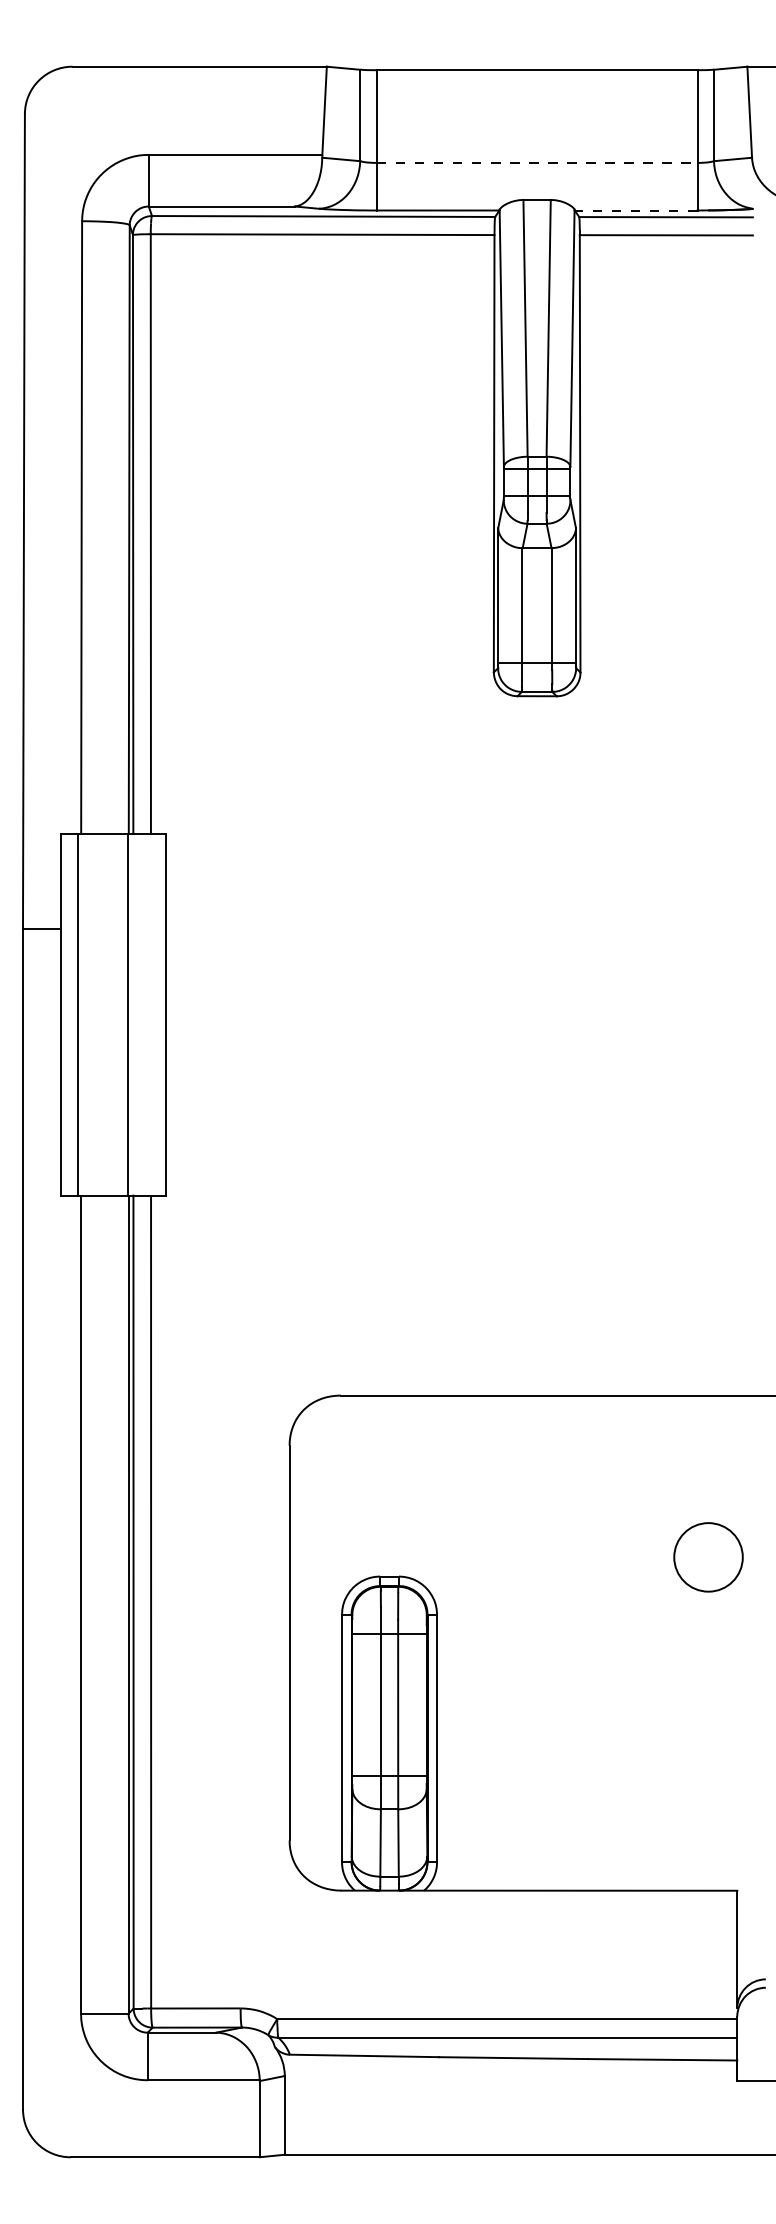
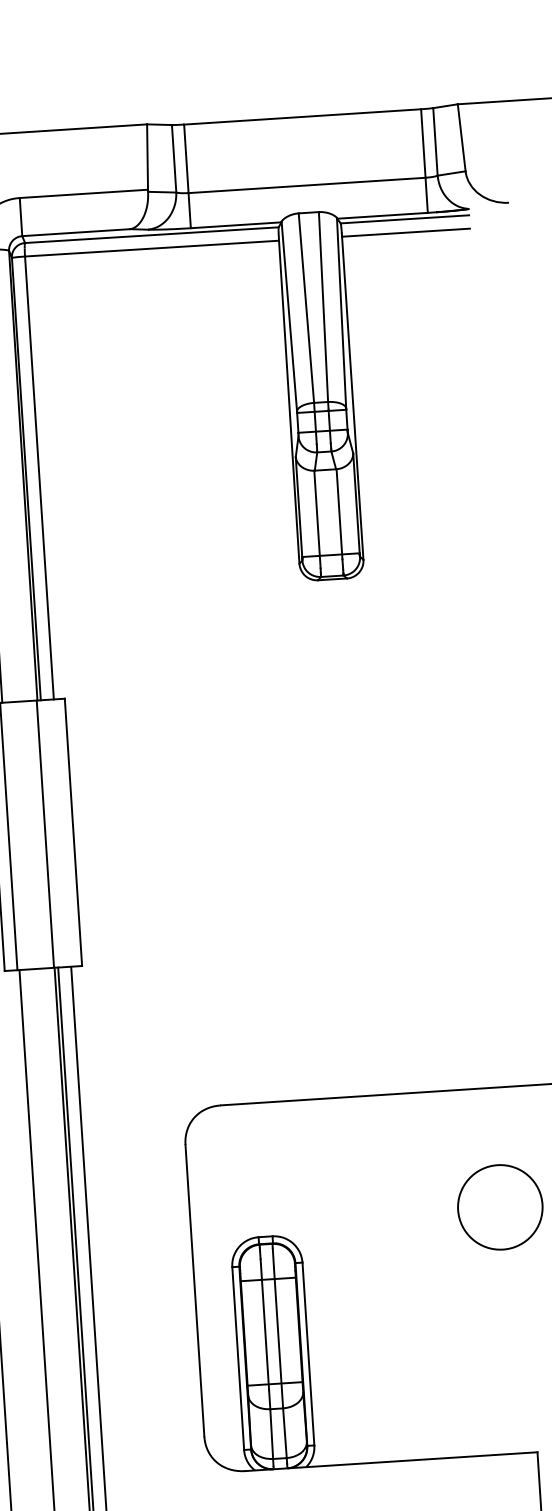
line: (537, 162) -> (307, 185), dashed -> solid
line: (635, 210) -> (382, 215), dashed -> solid
circle: (708, 1557) -> (500, 1207), size x1.67

